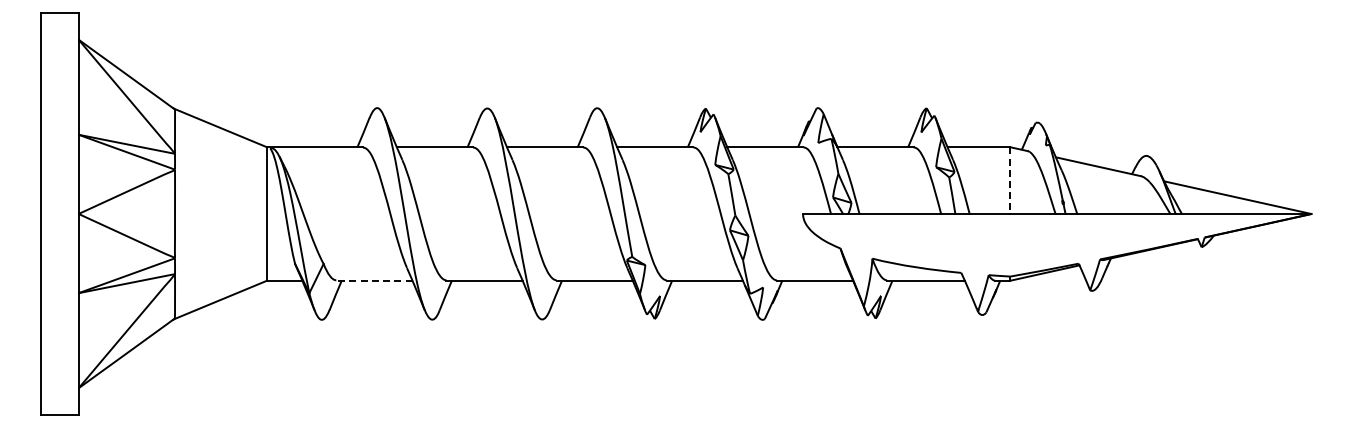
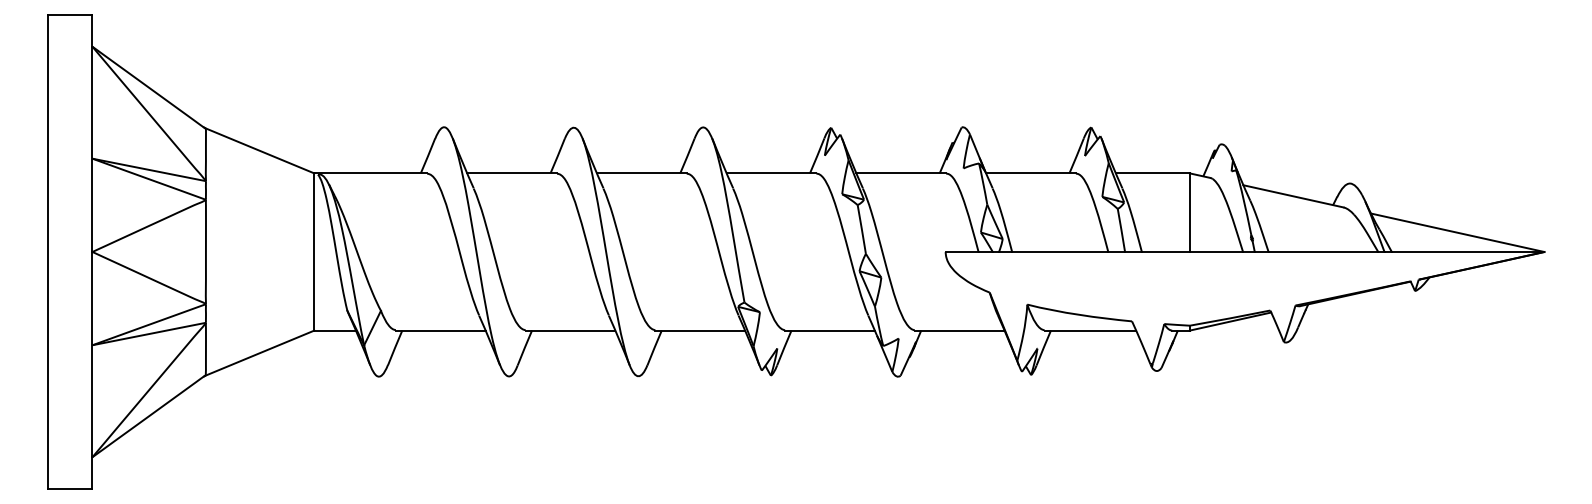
line: (1010, 181) -> (1189, 213), dashed -> solid
line: (373, 280) -> (439, 330), dashed -> solid

